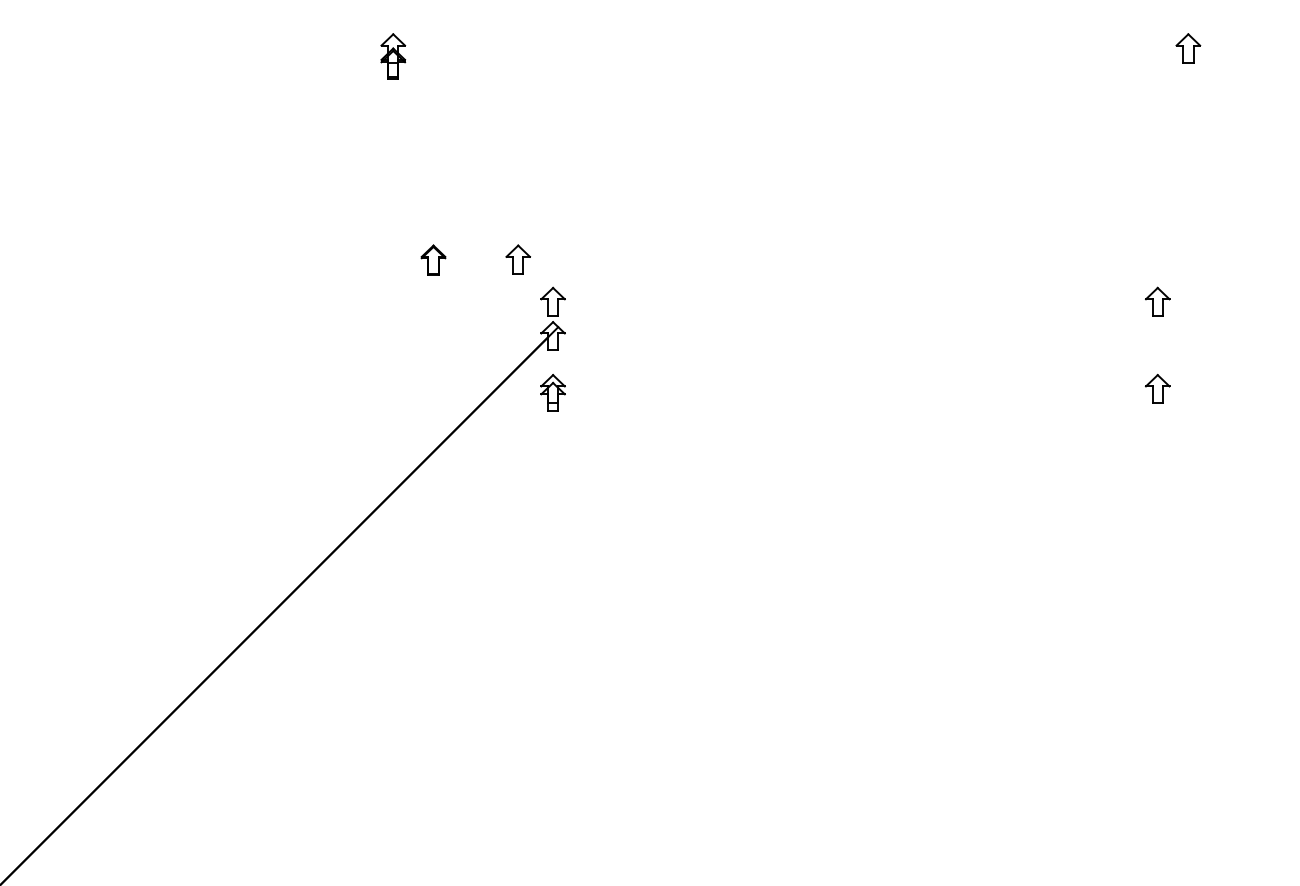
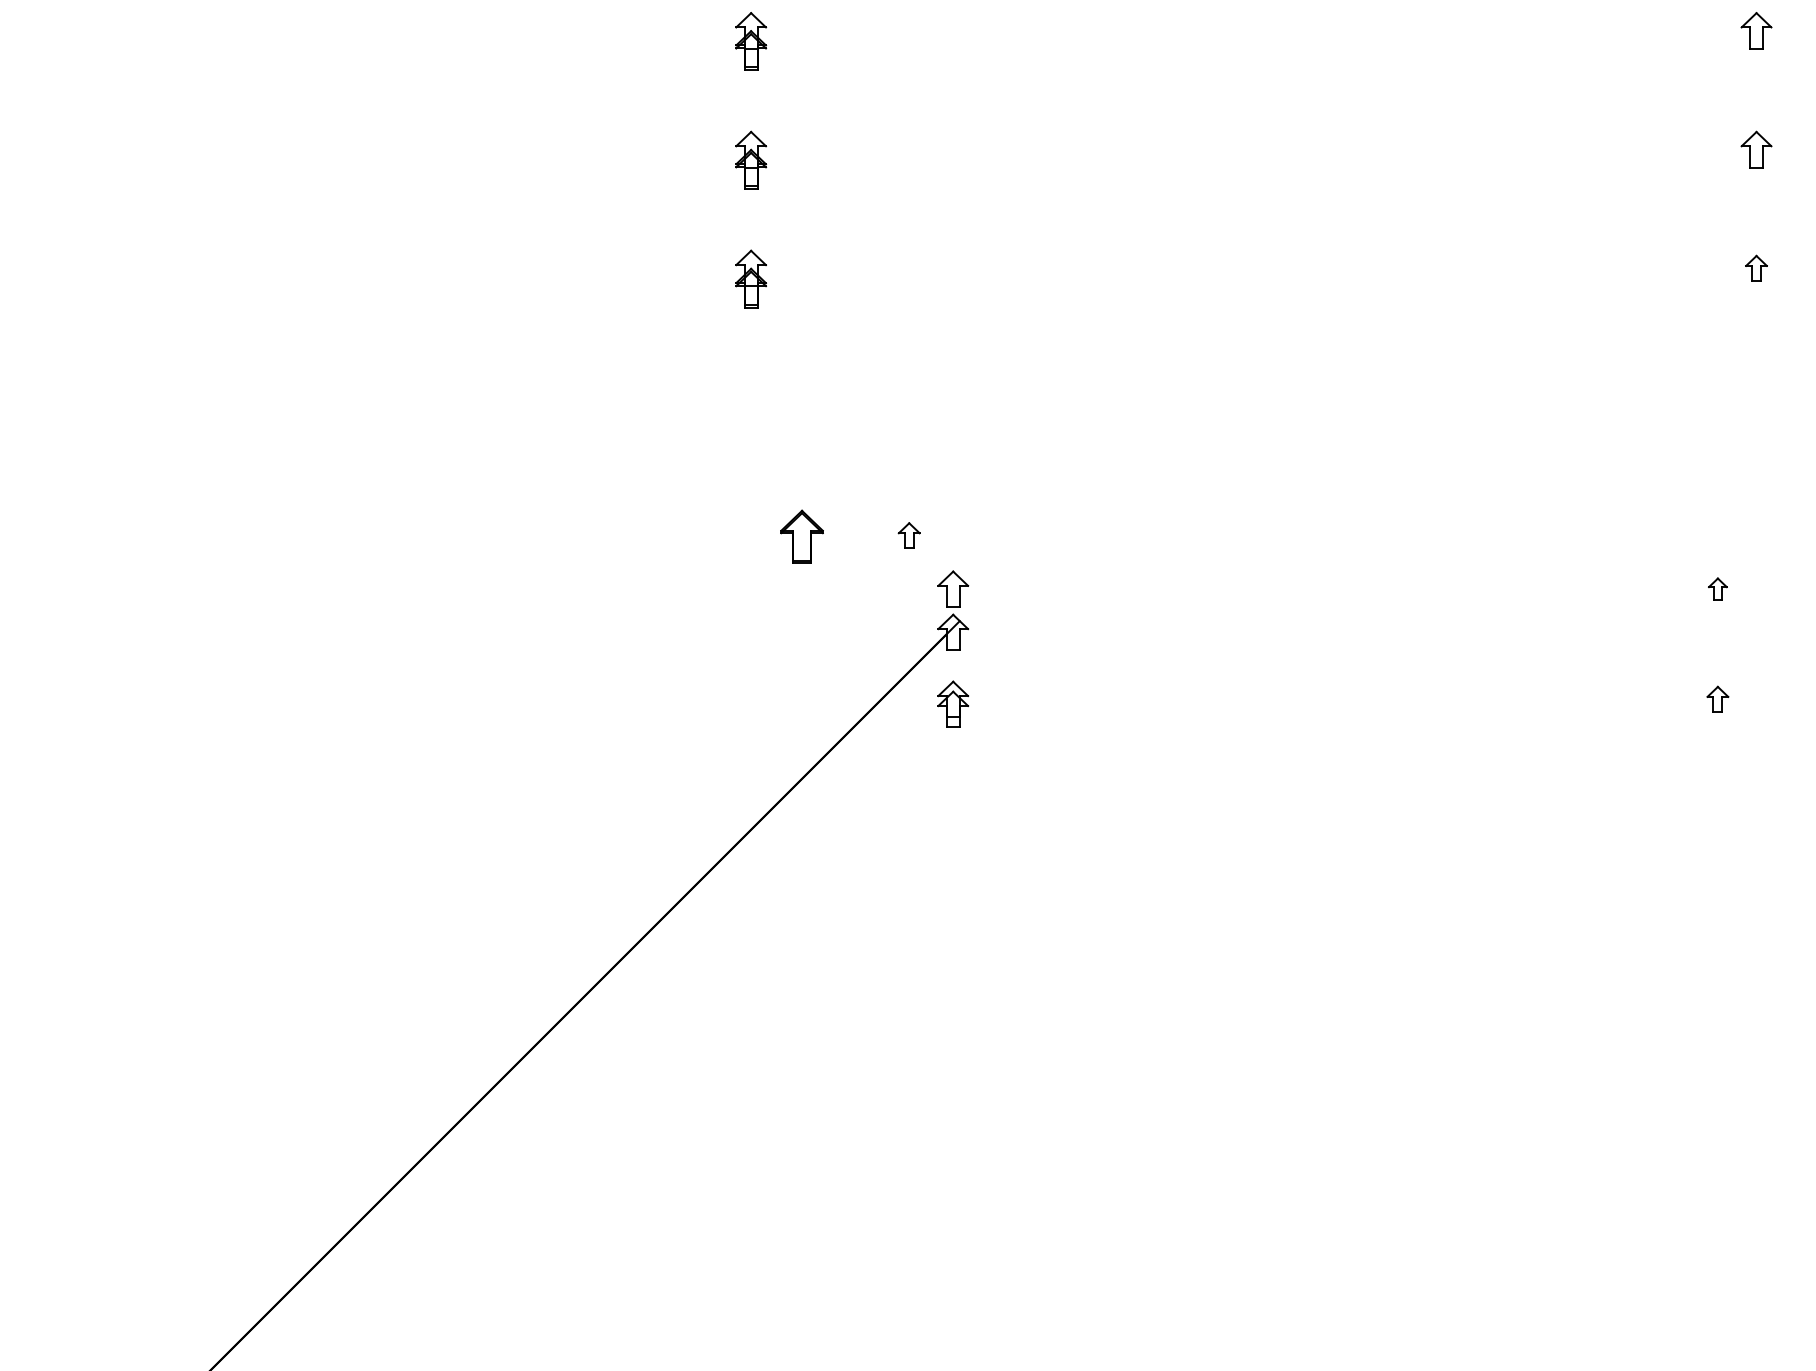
part: (1188, 47) -> (1756, 267), size x0.7
part: (433, 259) -> (801, 535), size x1.4
part: (518, 259) -> (909, 535), size x0.7
part: (1157, 301) -> (1717, 588), size x0.6
part: (1157, 388) -> (1717, 698), size x0.7

